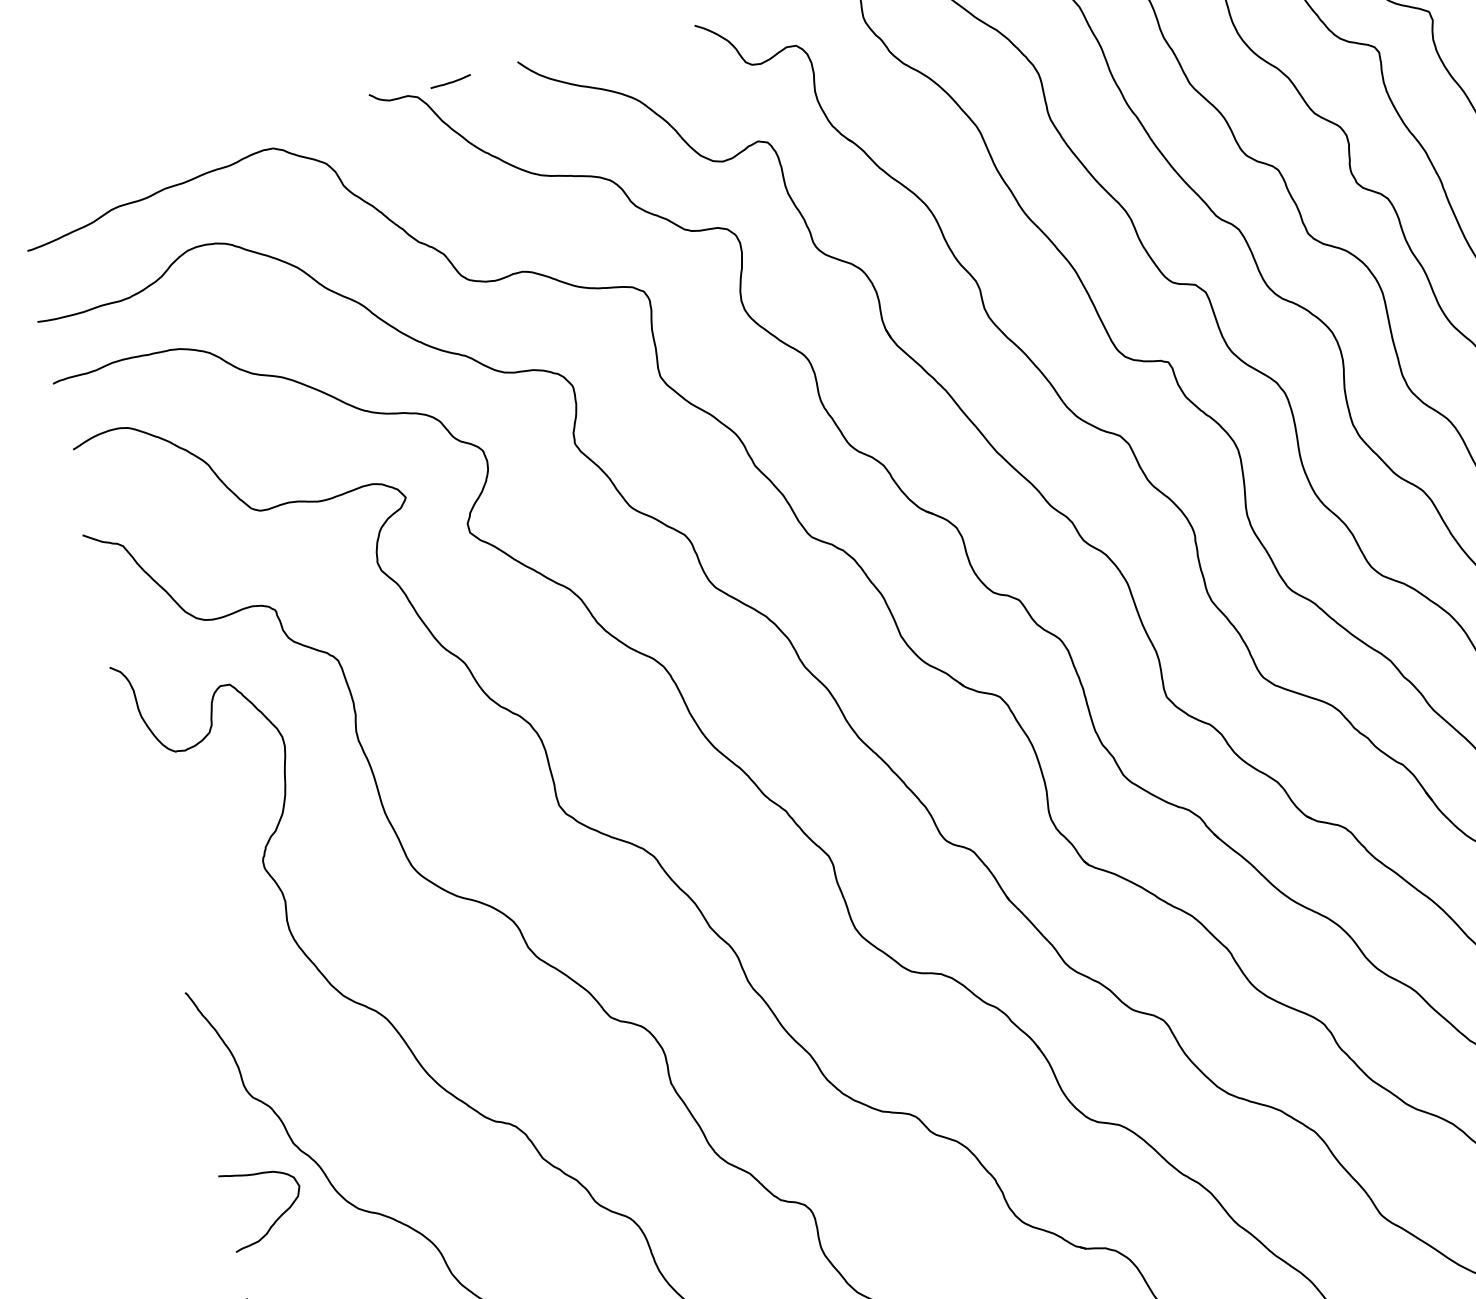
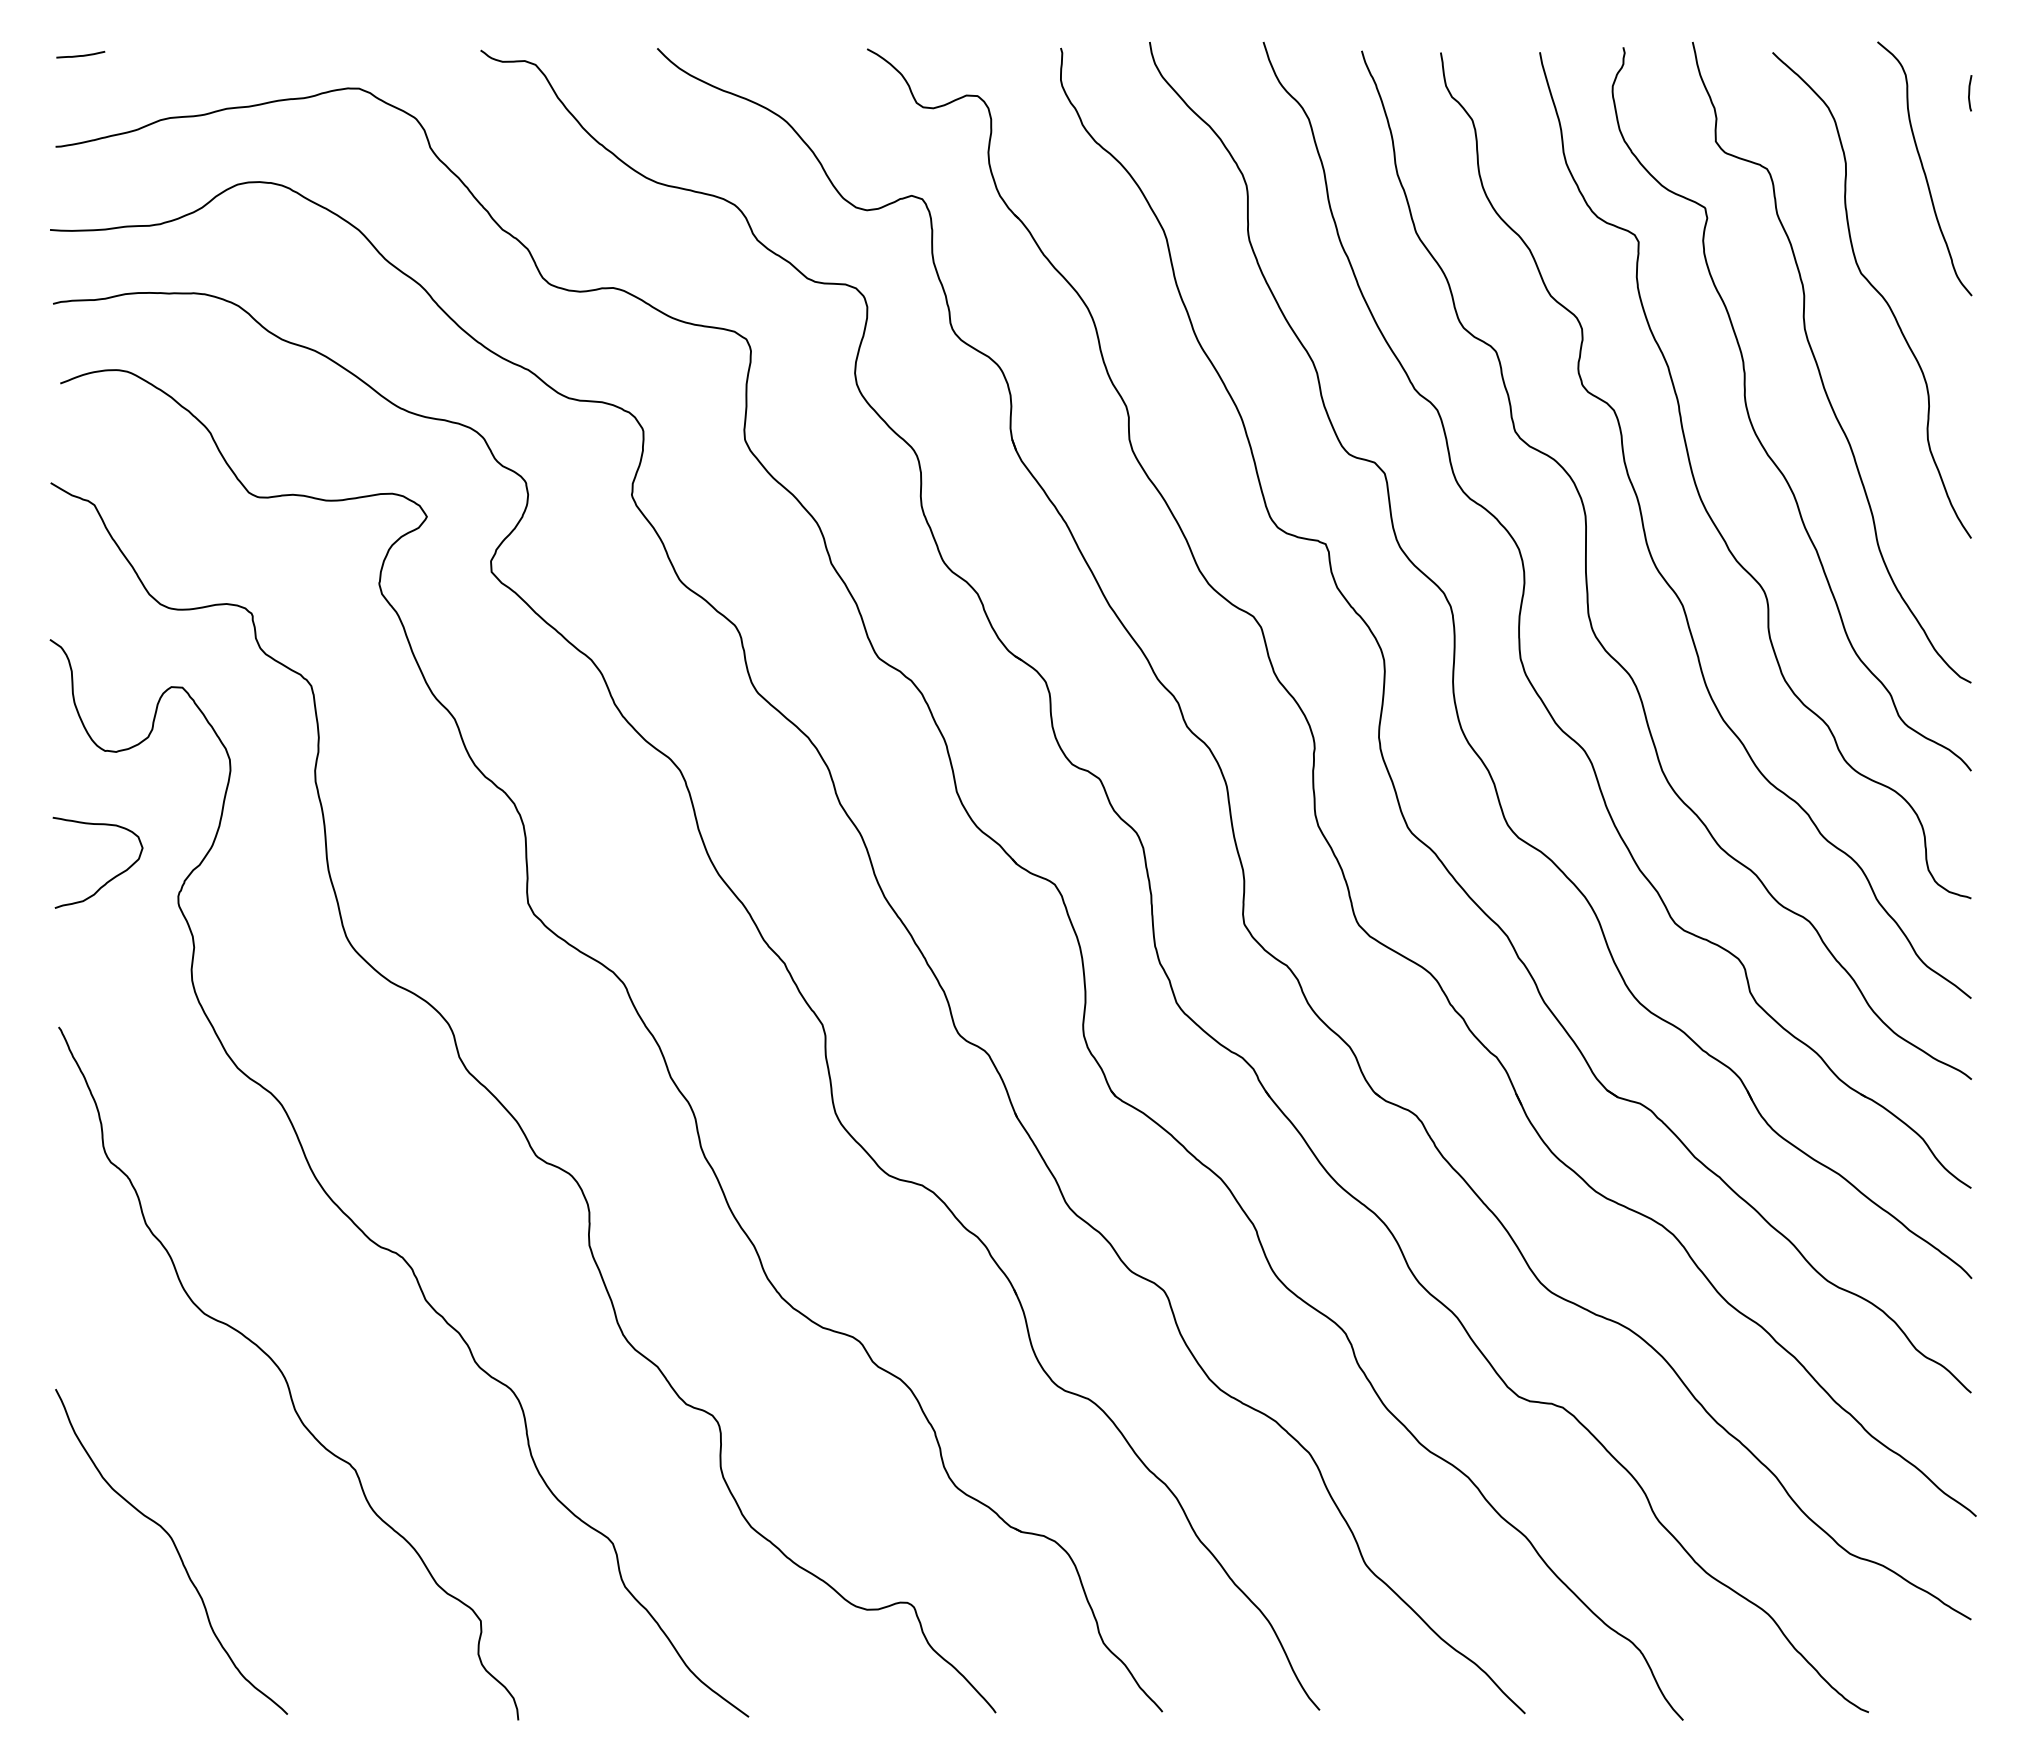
curve: (450, 82) -> (80, 55), moved
curve: (277, 1218) -> (109, 879), moved

